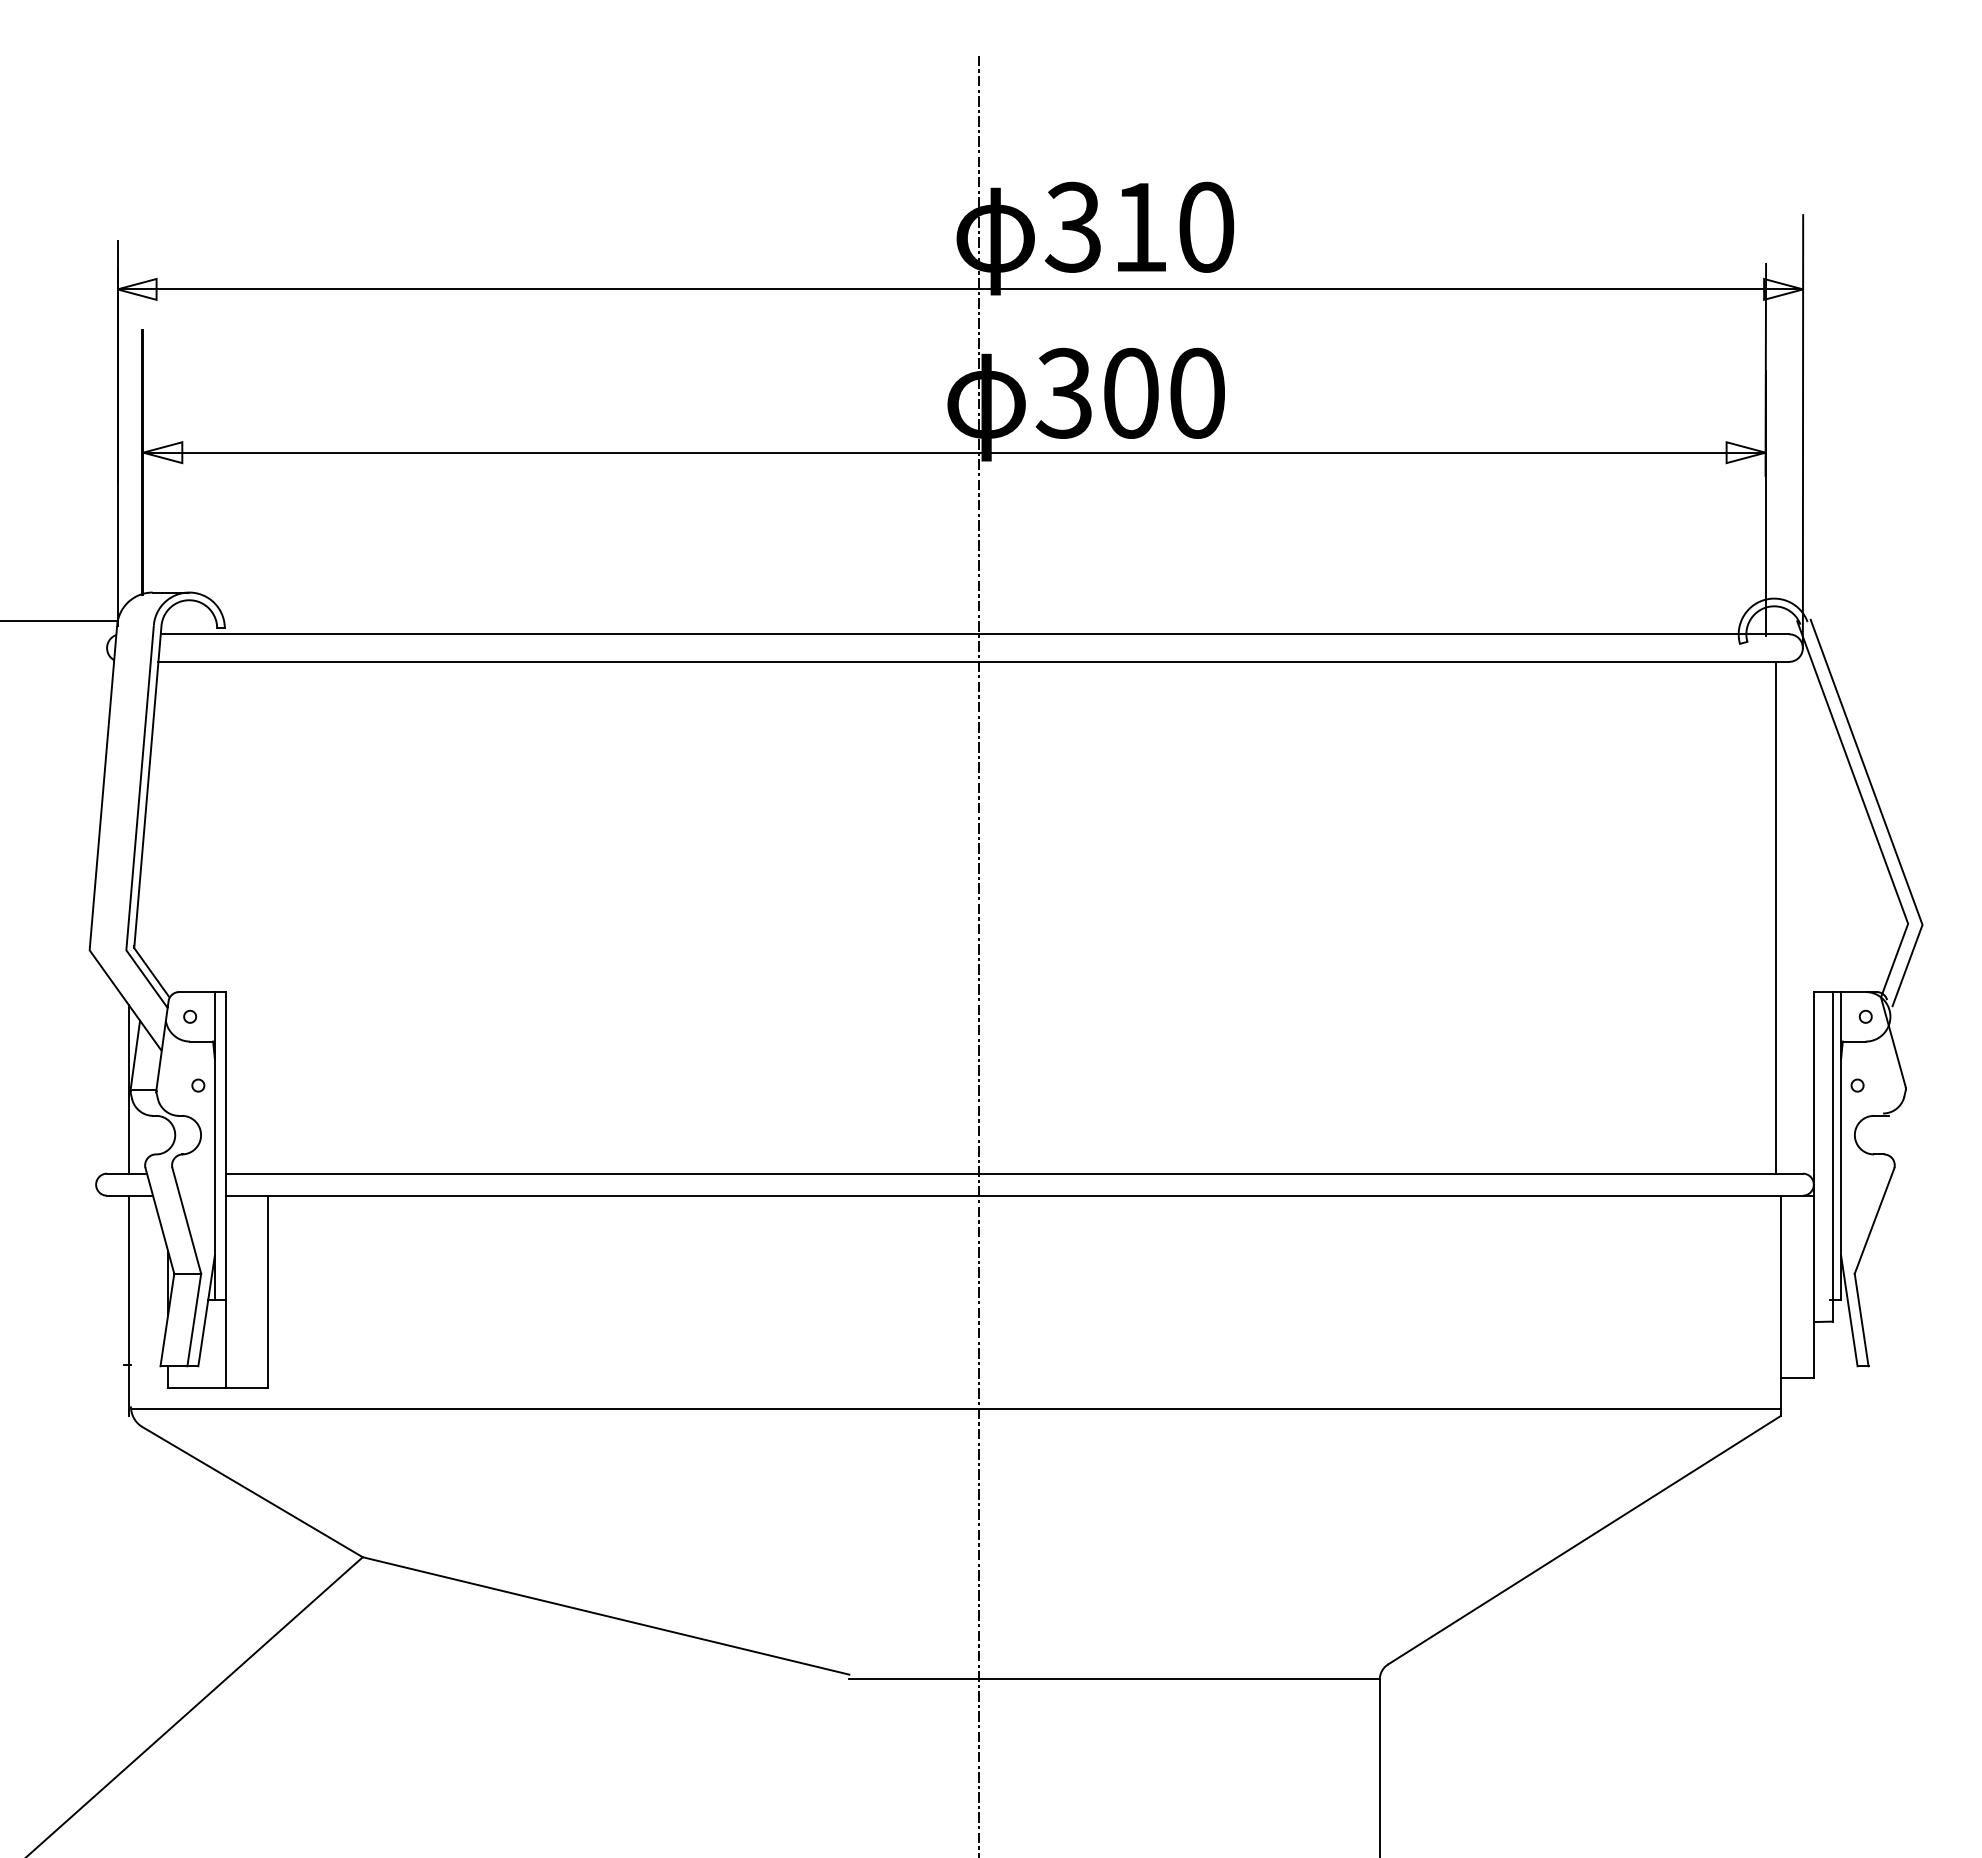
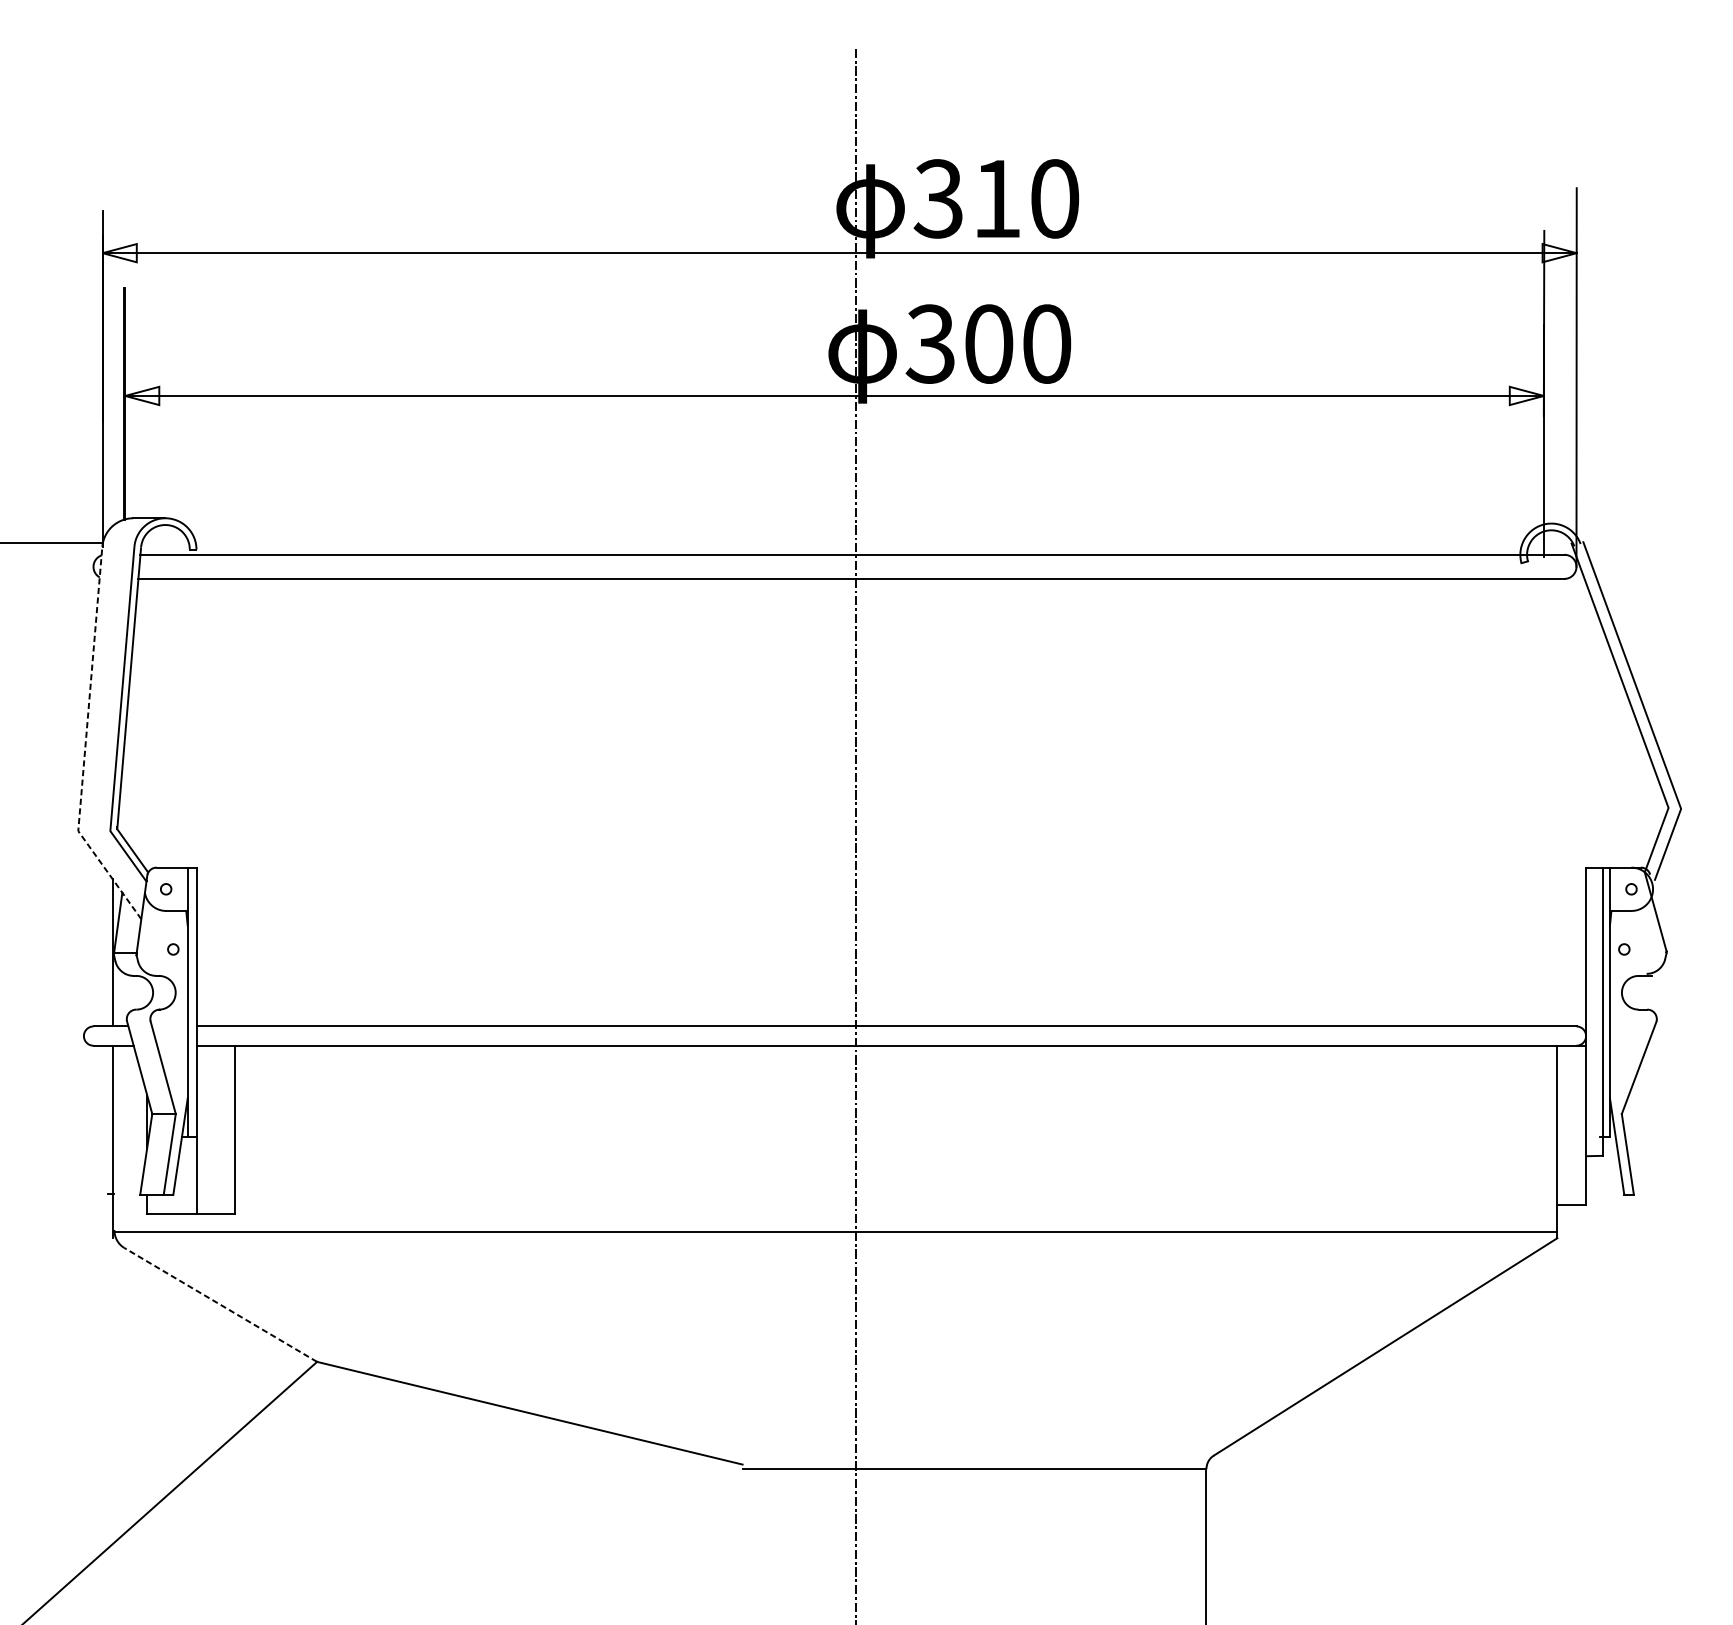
line: (98, 849) -> (86, 742), solid -> dashed
line: (1775, 917) -> (1552, 802), removed
line: (252, 1491) -> (220, 1304), solid -> dashed

